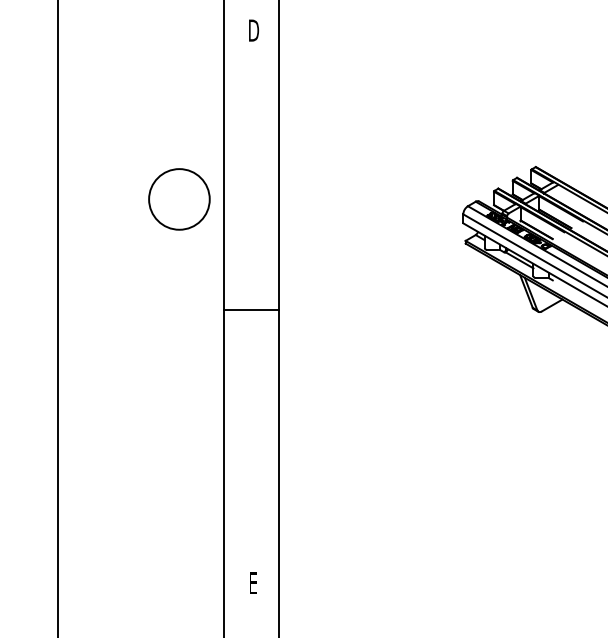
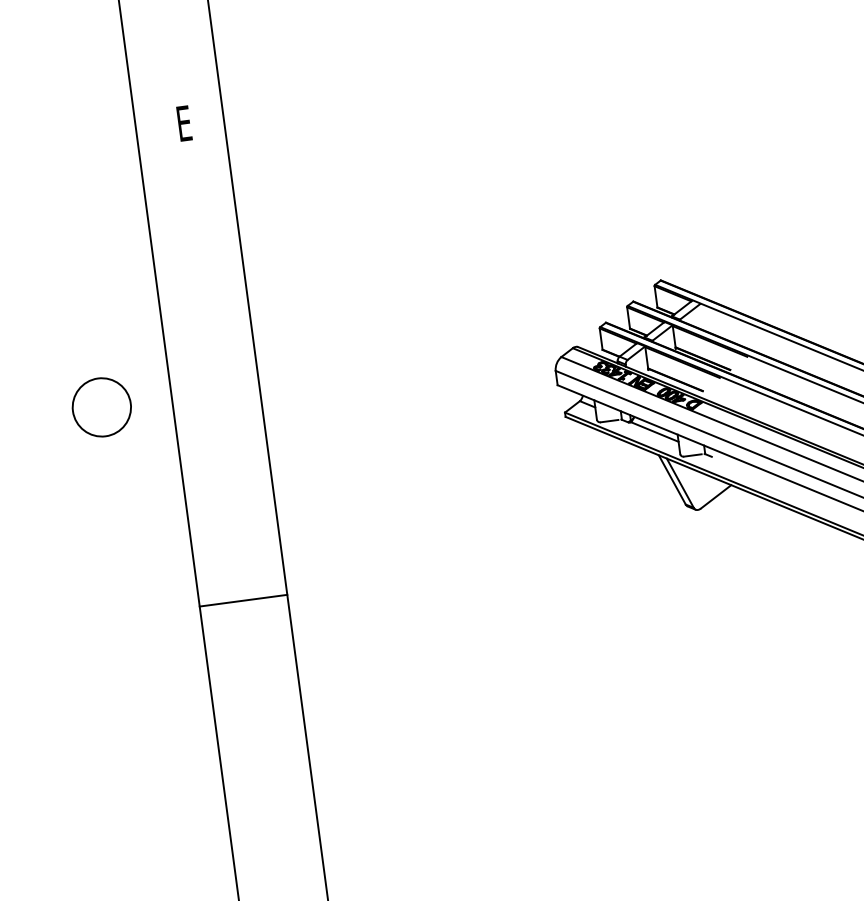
text: (254, 30) -> (185, 123), D -> E
circle: (179, 199) -> (101, 407), size x0.6
line: (250, 309) -> (242, 600), moved

